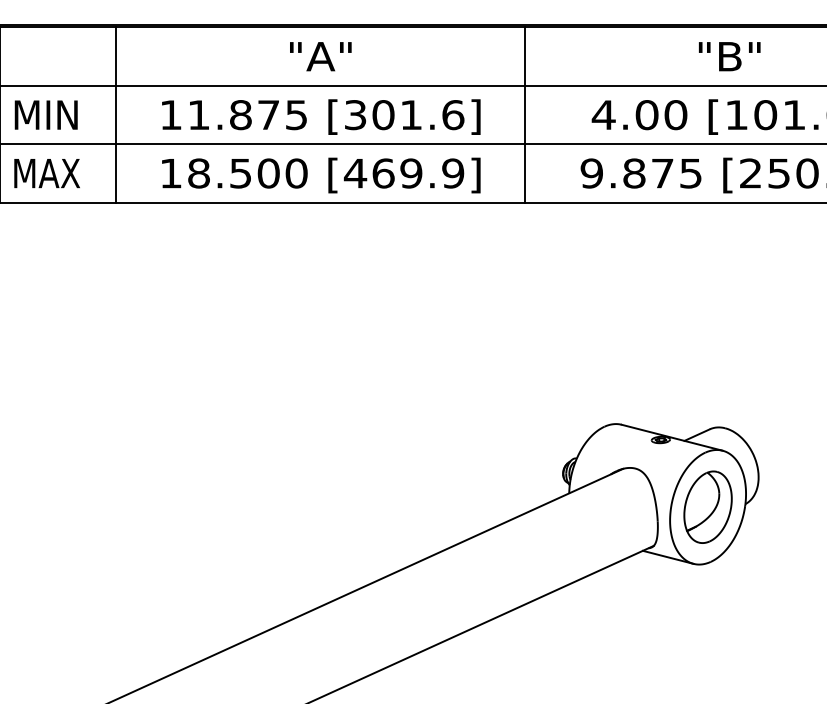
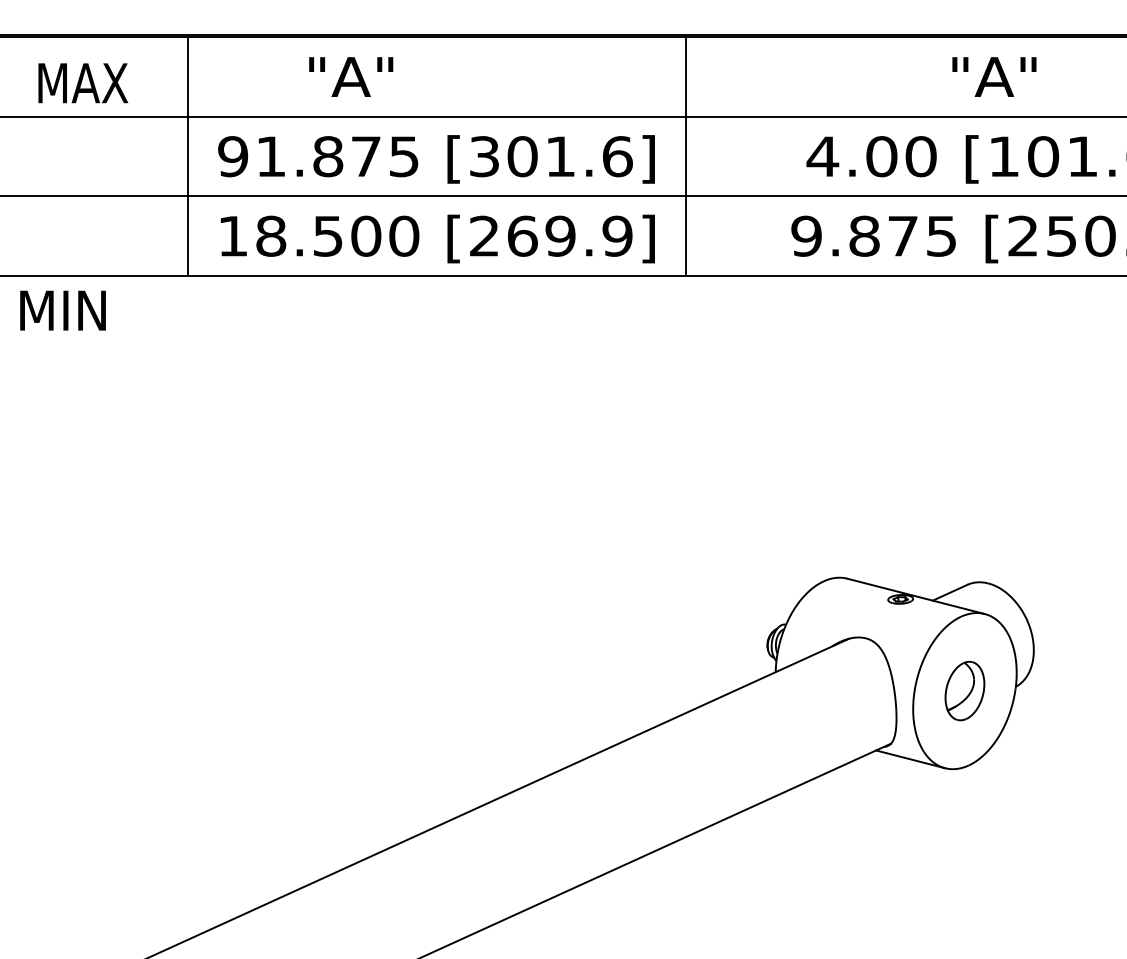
text: (321, 56) -> (351, 76), moved
text: (729, 56) -> (994, 76), "B" -> "A"
text: (45, 114) -> (62, 310), moved
line: (116, 114) -> (187, 156), moved
text: (171, 114) -> (233, 156), 11.875 -> 91.875
line: (525, 114) -> (685, 156), moved
text: (355, 172) -> (484, 235), [469.9] -> [269.9]
text: (47, 173) -> (83, 83), moved
part: (707, 506) -> (964, 690), size x0.6

